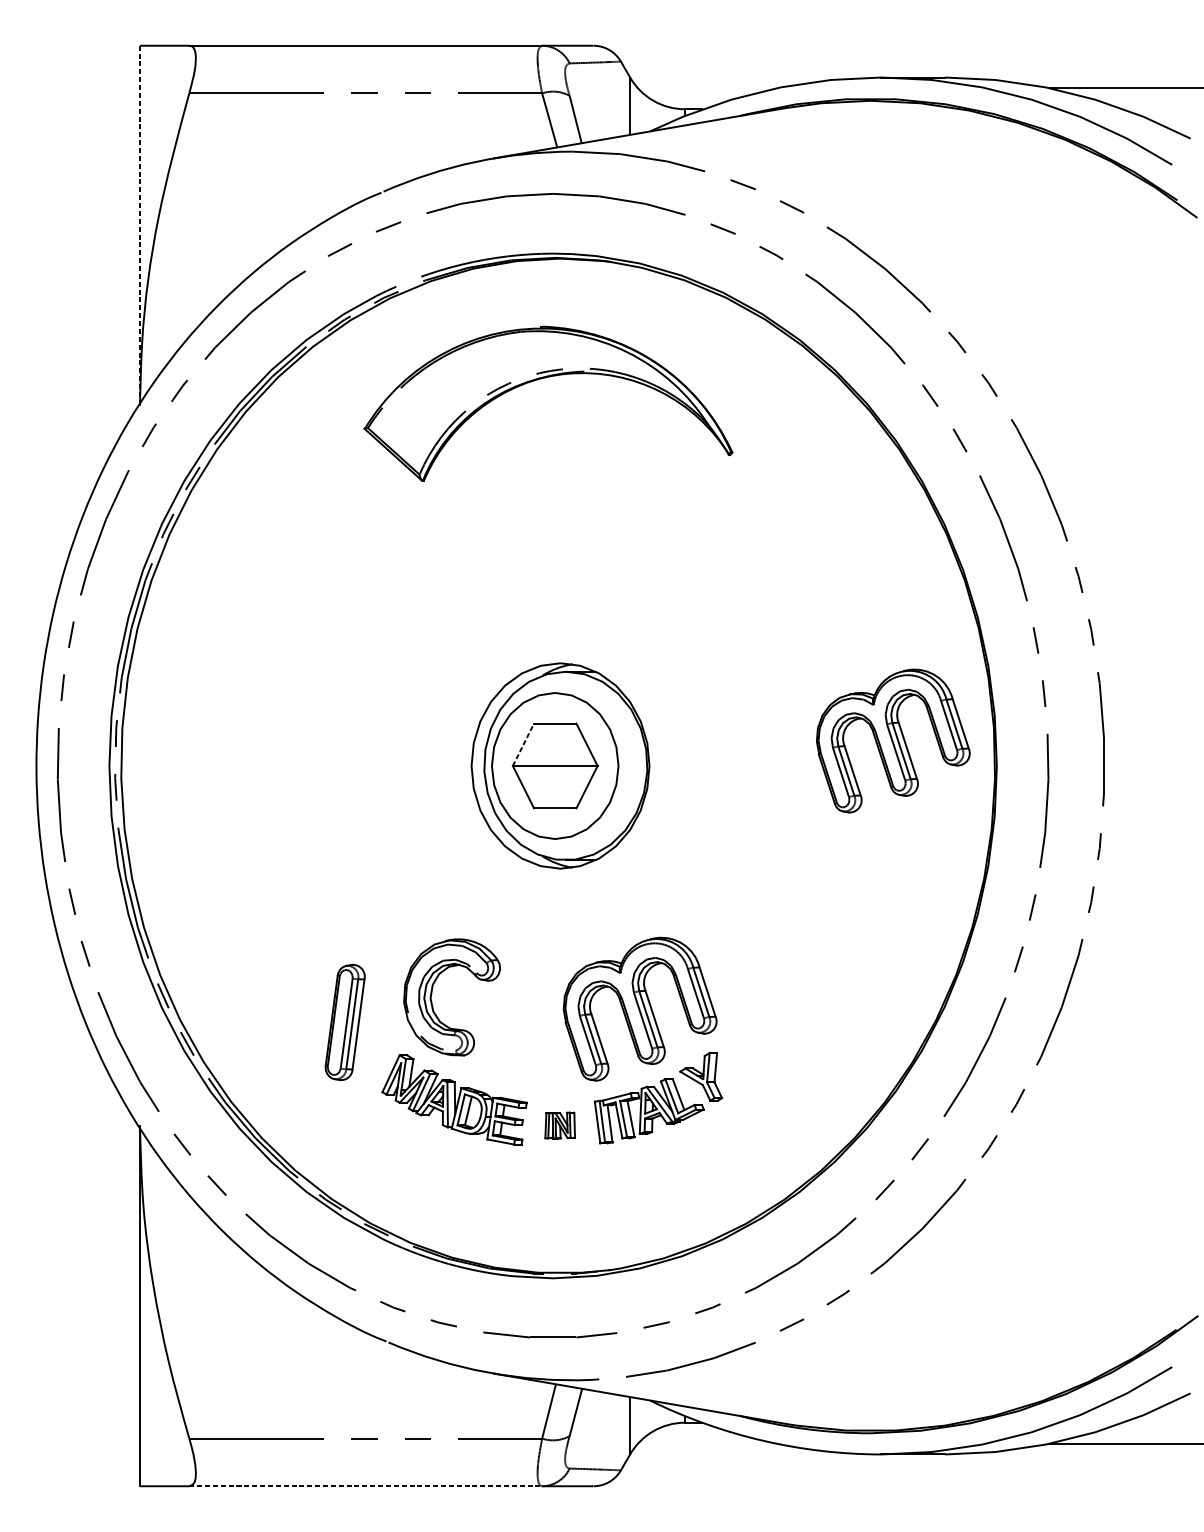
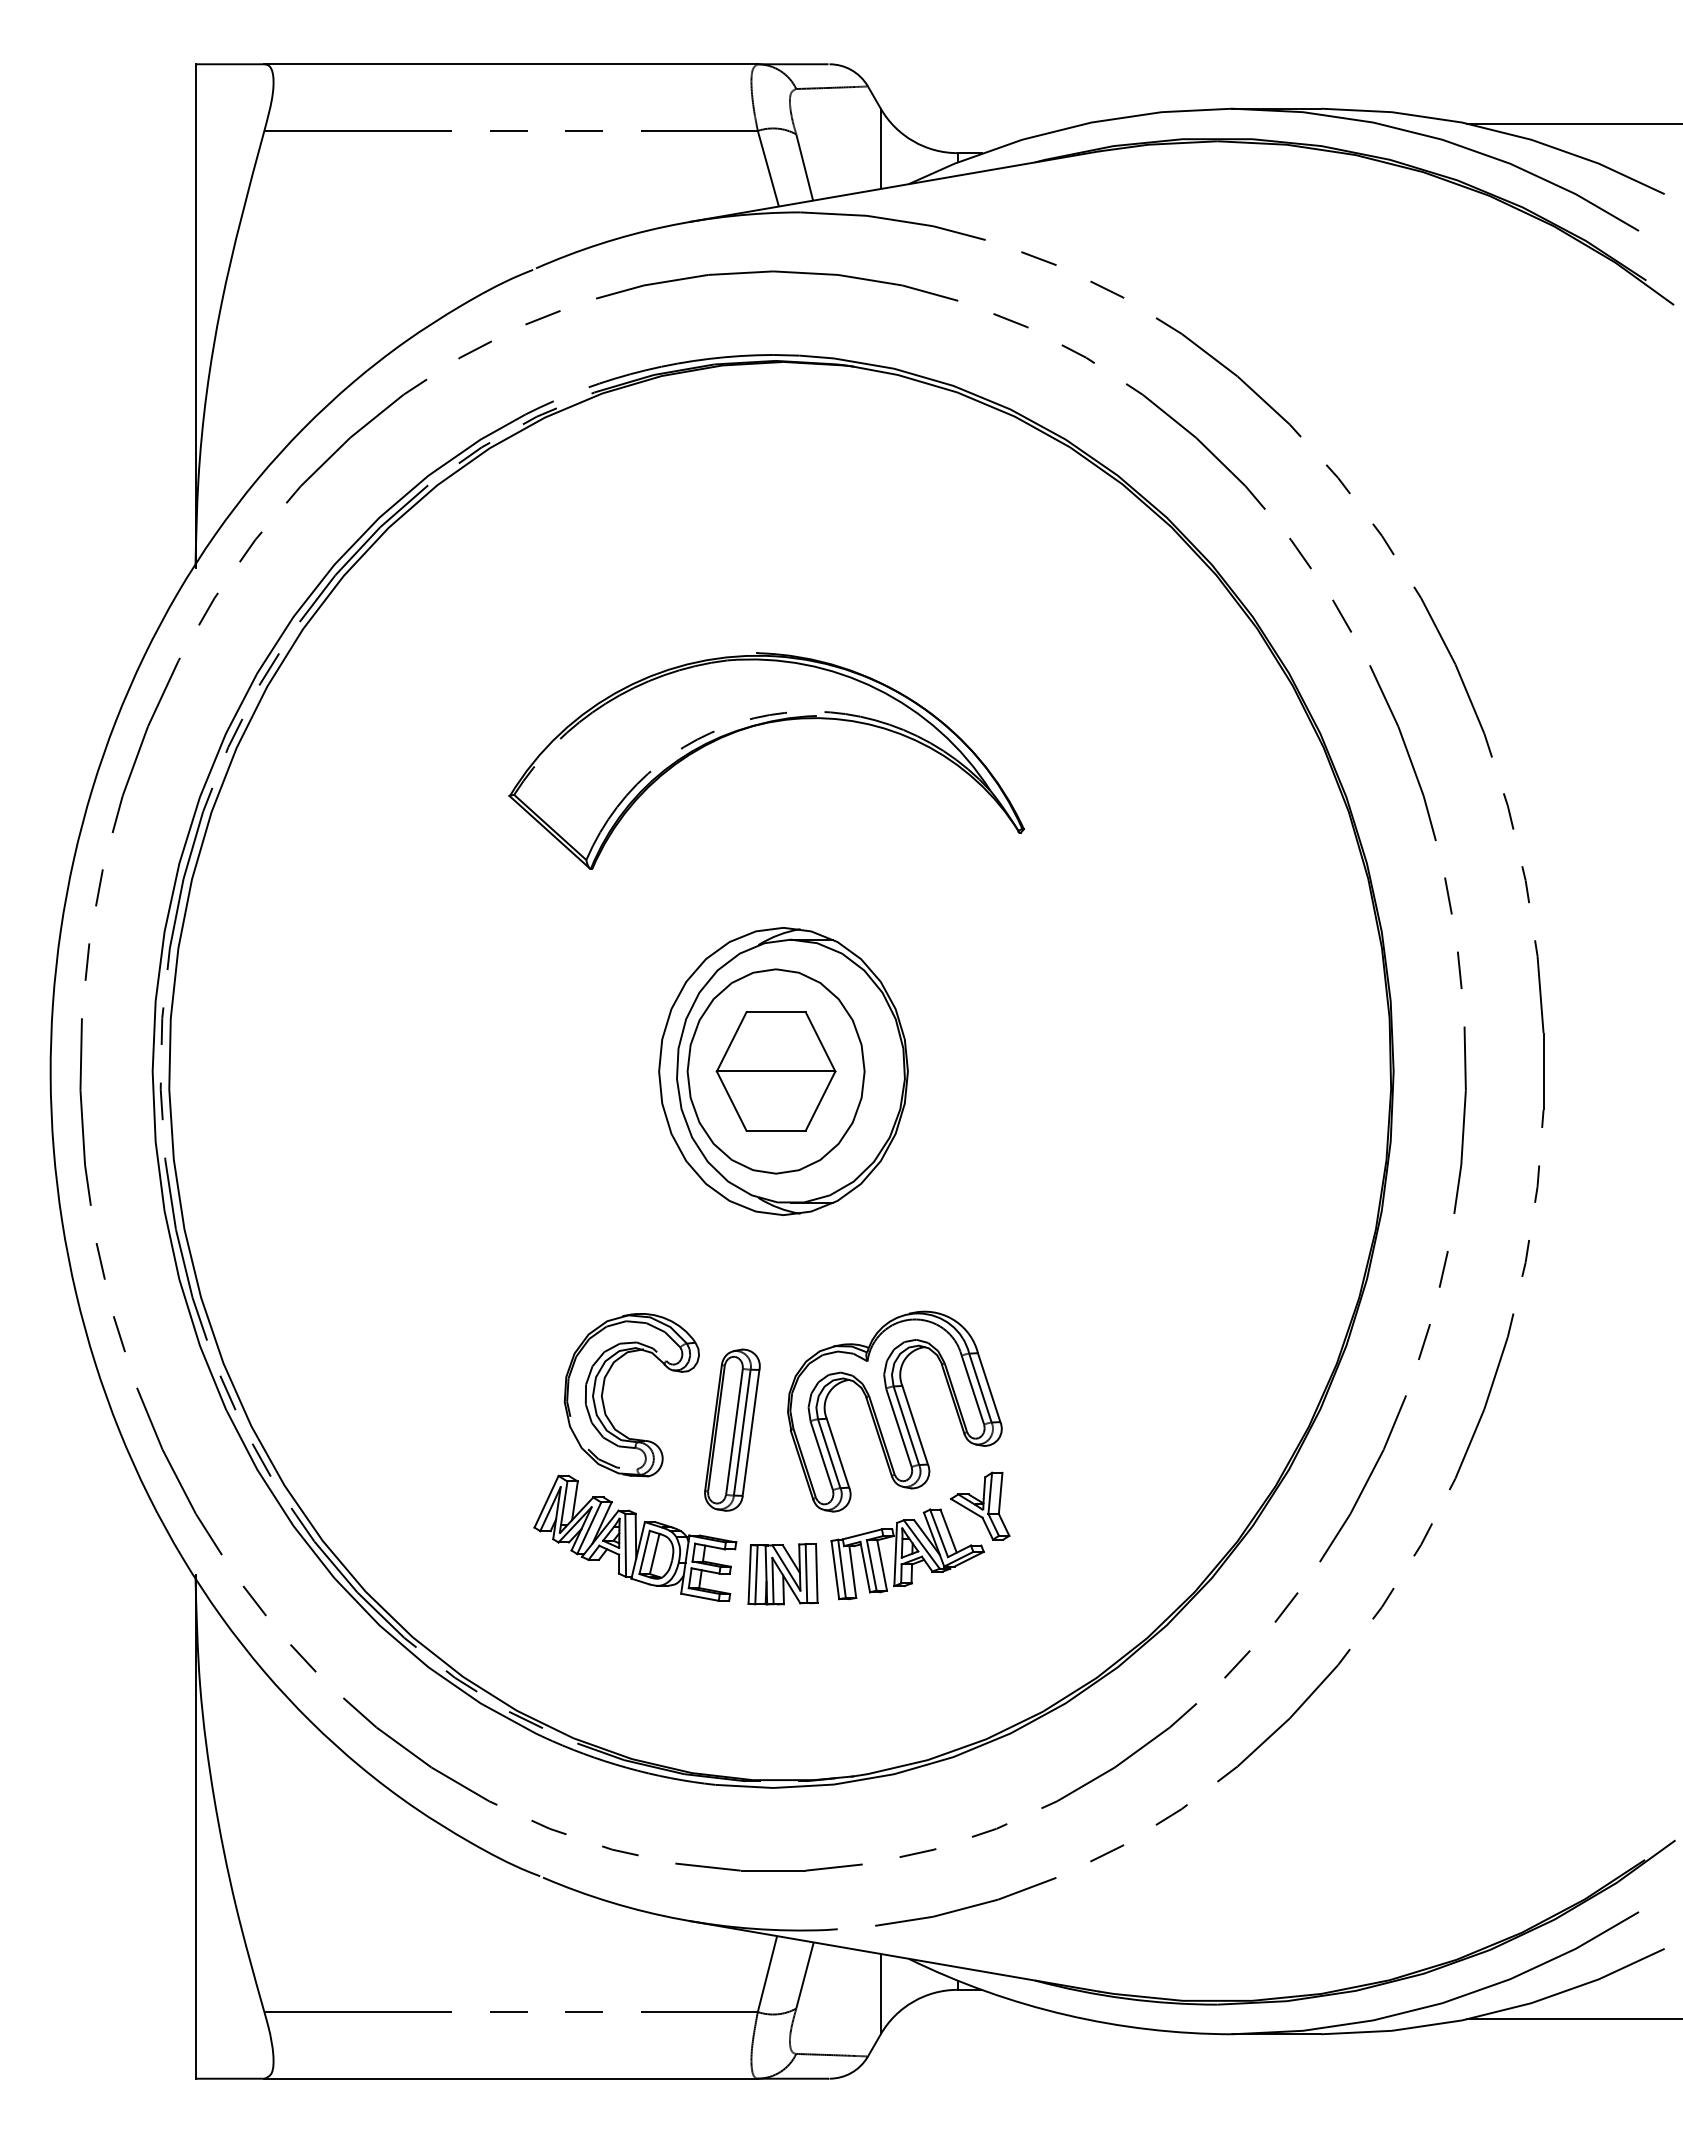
line: (140, 226) -> (195, 316), dashed -> solid
part: (541, 379) -> (756, 726), moved
part: (893, 740) -> (1248, 1036), removed
line: (523, 744) -> (731, 1041), dashed -> solid
part: (345, 1022) -> (732, 1429), moved
part: (559, 1125) -> (782, 1574), size x1.67
line: (366, 1486) -> (511, 2078), dashed -> solid

